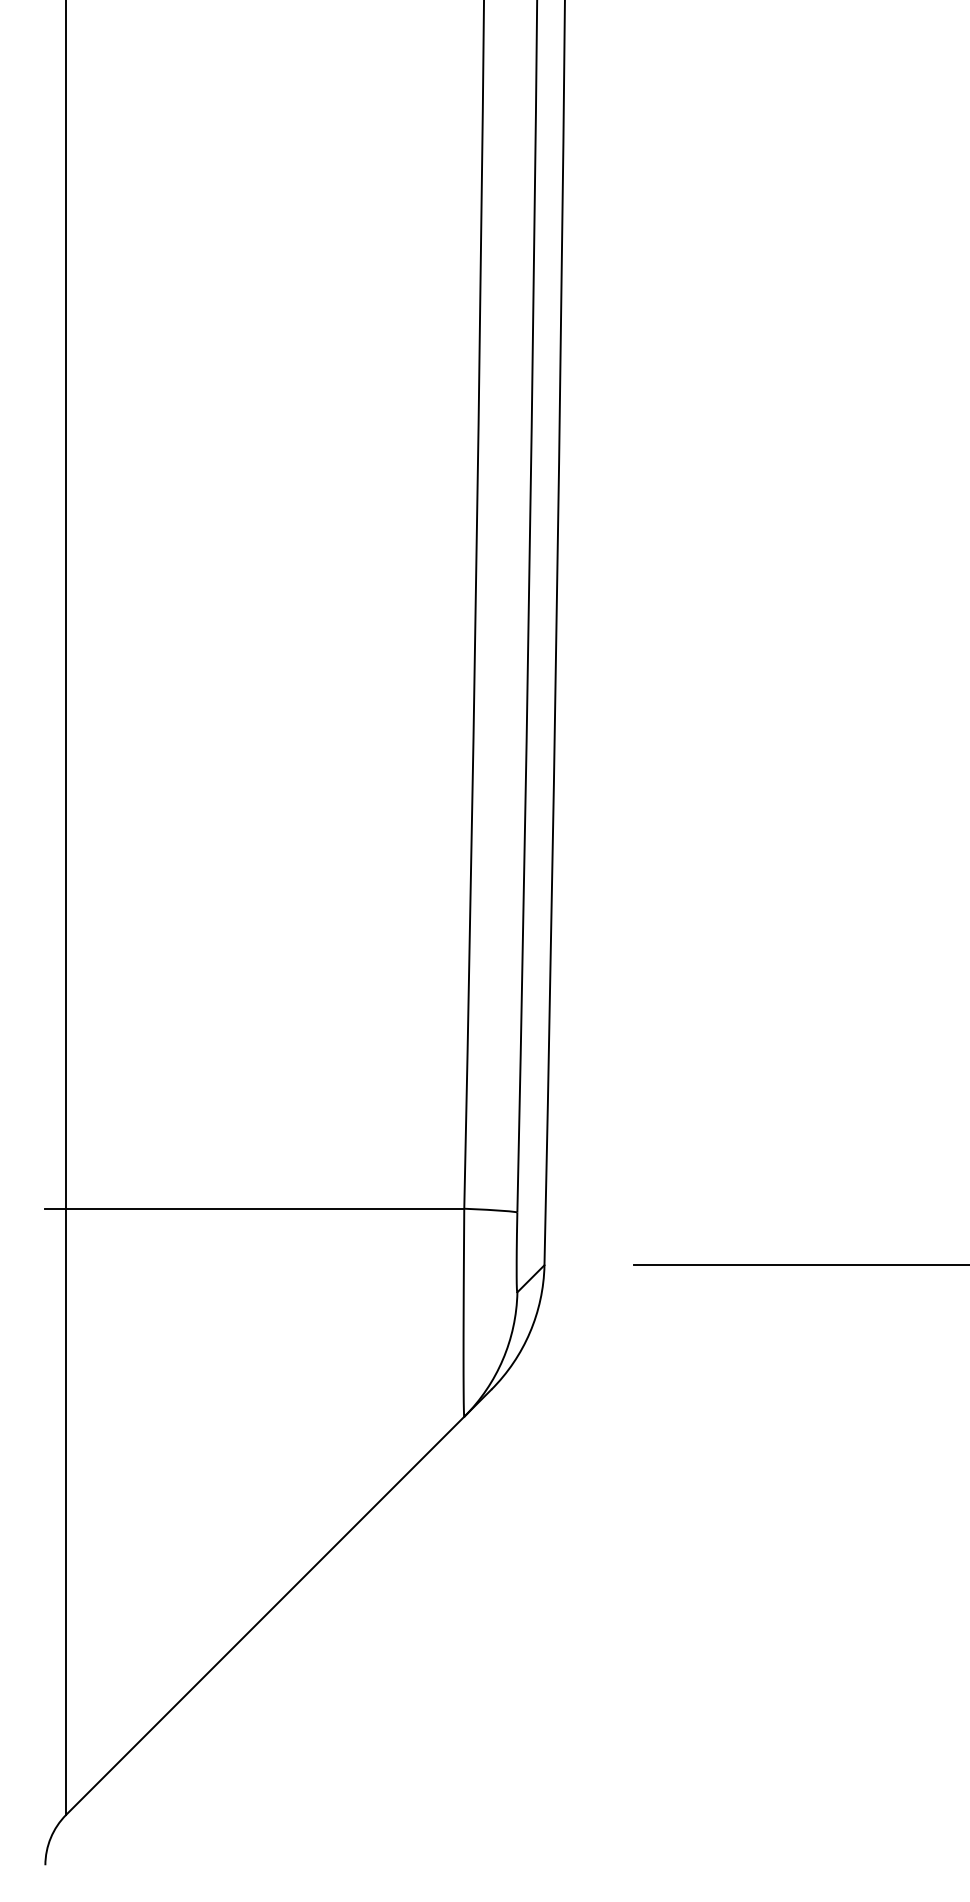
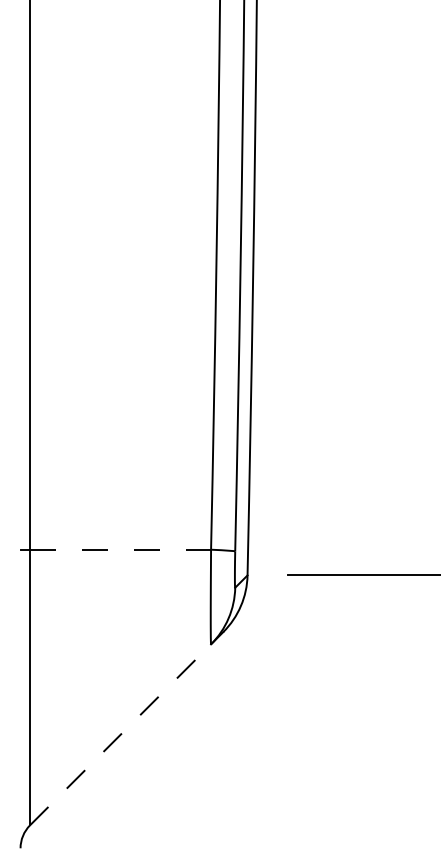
line: (267, 1208) -> (121, 549), solid -> dashed
line: (265, 1615) -> (120, 734), solid -> dashed

